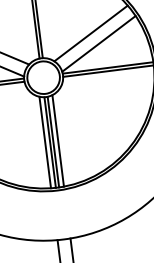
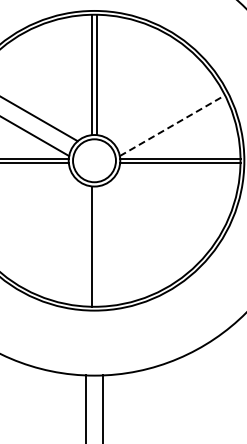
line: (90, 33) -> (163, 110), removed
line: (98, 43) -> (172, 125), solid -> dashed
line: (58, 140) -> (103, 245), removed
line: (44, 142) -> (85, 245), removed
line: (53, 142) -> (96, 246), removed

